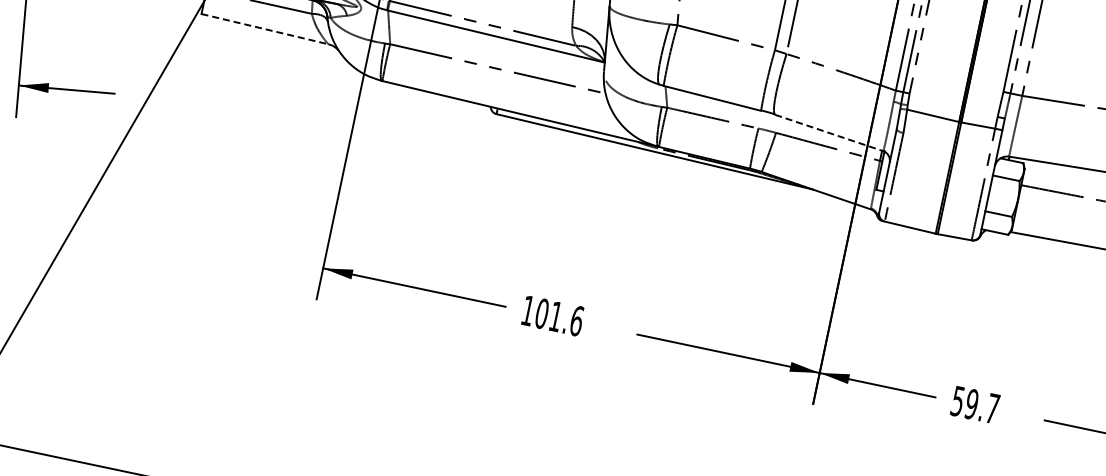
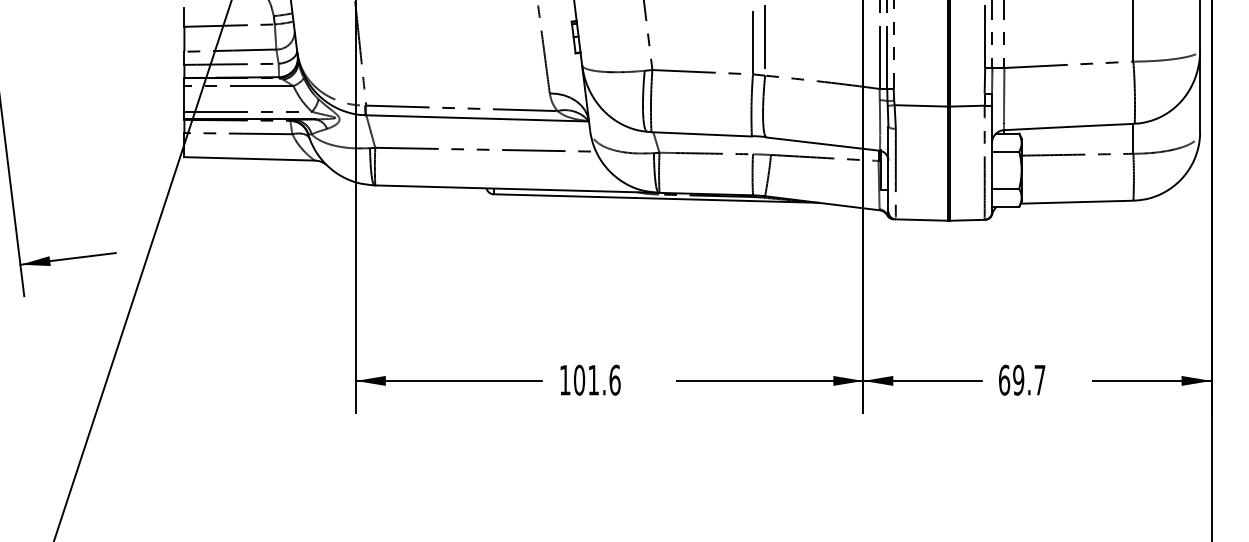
line: (265, 28) -> (250, 158), dashed -> solid
line: (829, 133) -> (823, 144), dashed -> solid
text: (958, 400) -> (1004, 379), 59.7 -> 69.7

